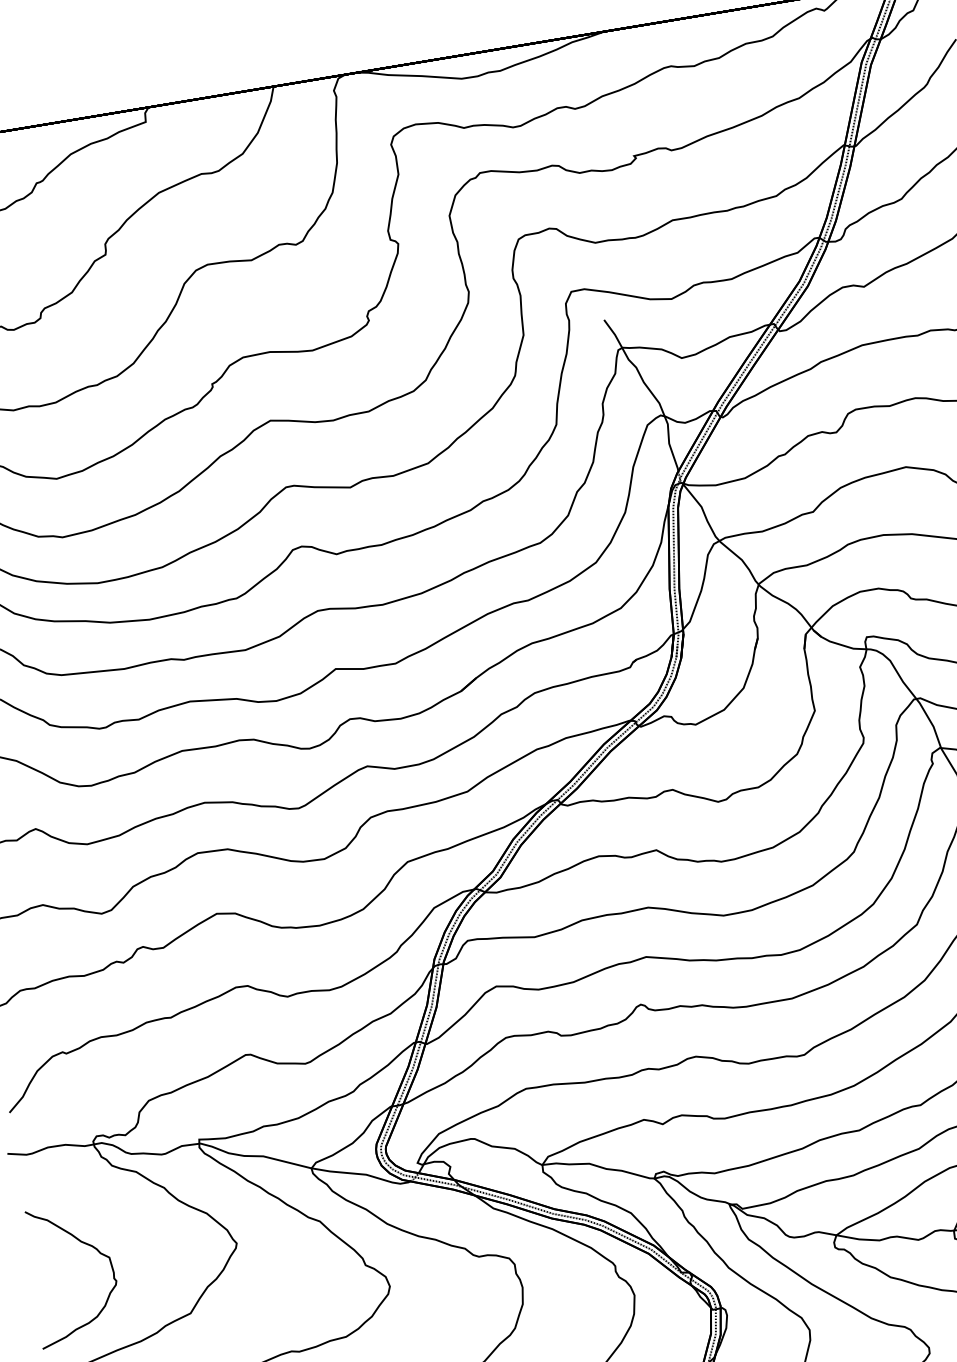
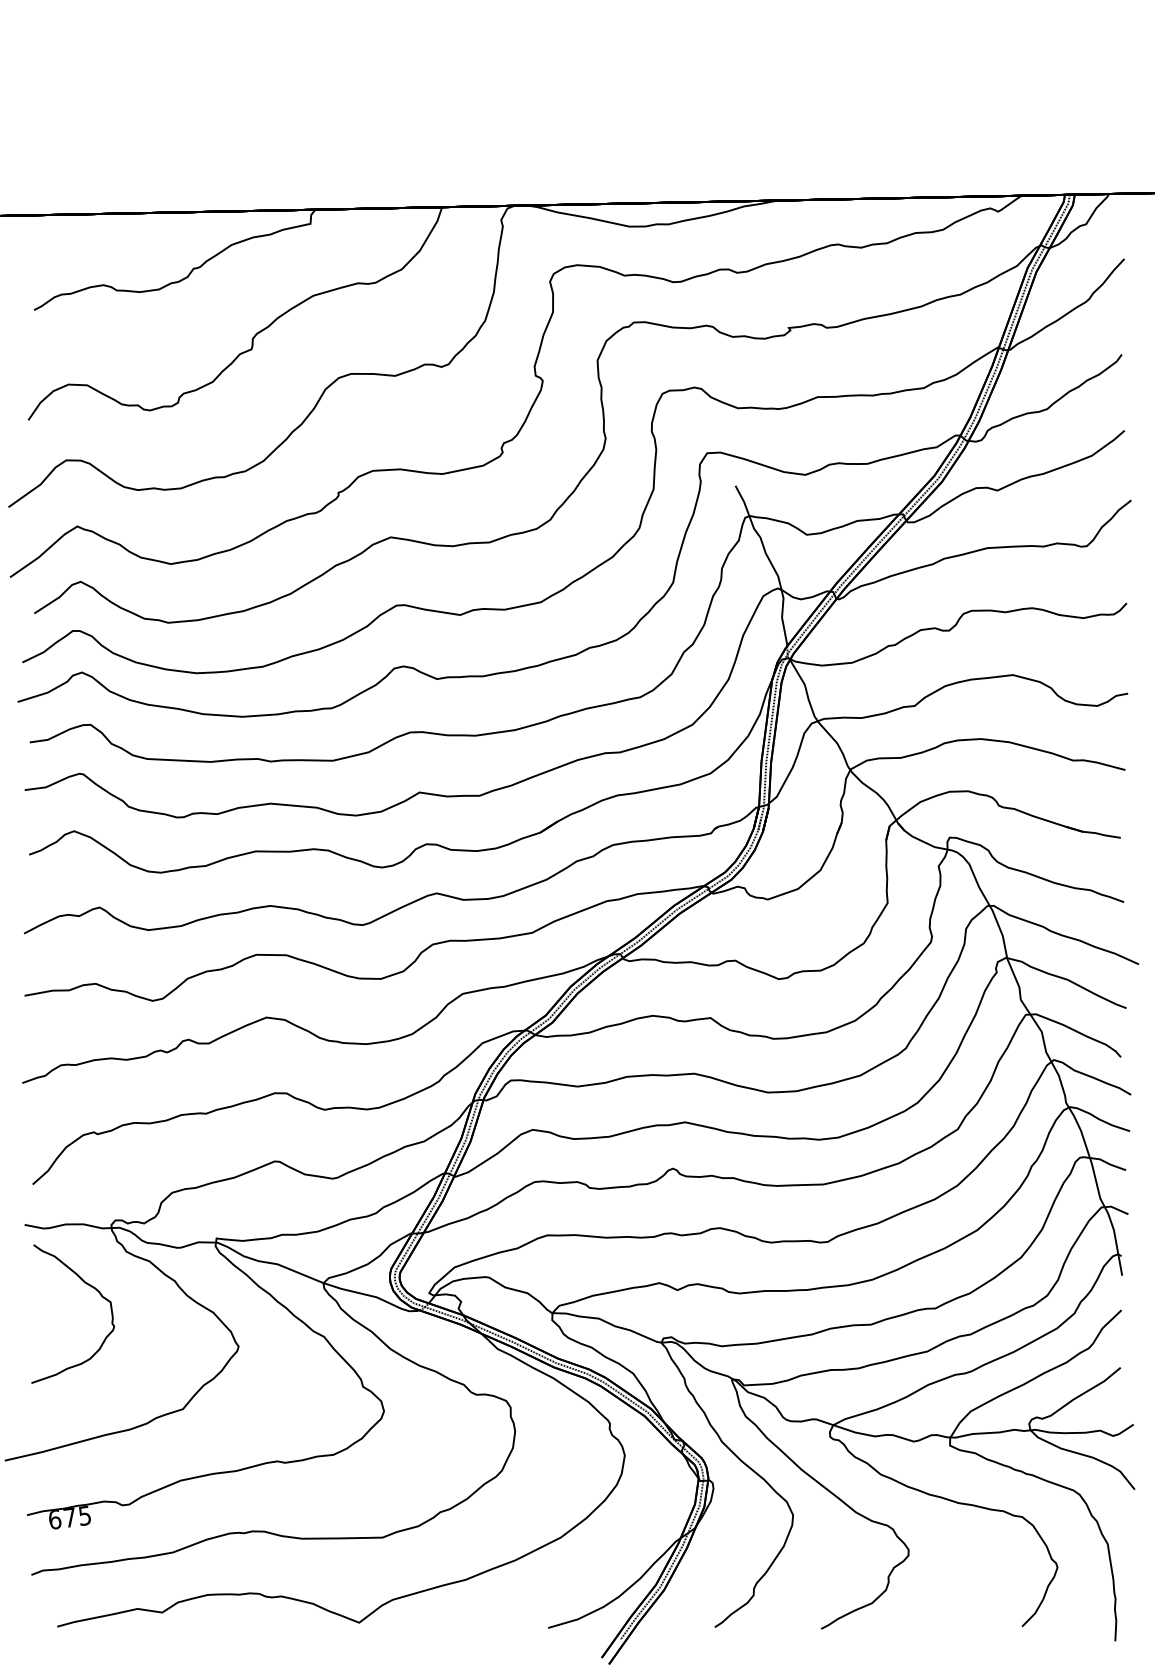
curve: (86, 1245) -> (89, 1286), moved

